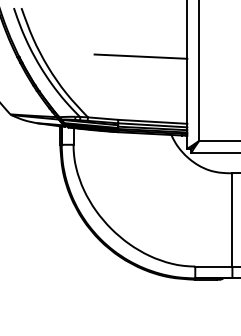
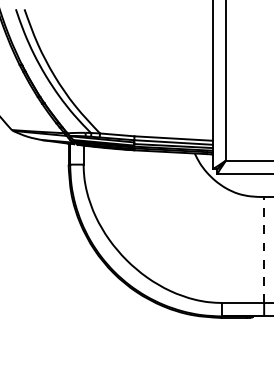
line: (140, 56) -> (159, 64), removed
line: (232, 219) -> (264, 249), solid -> dashed

